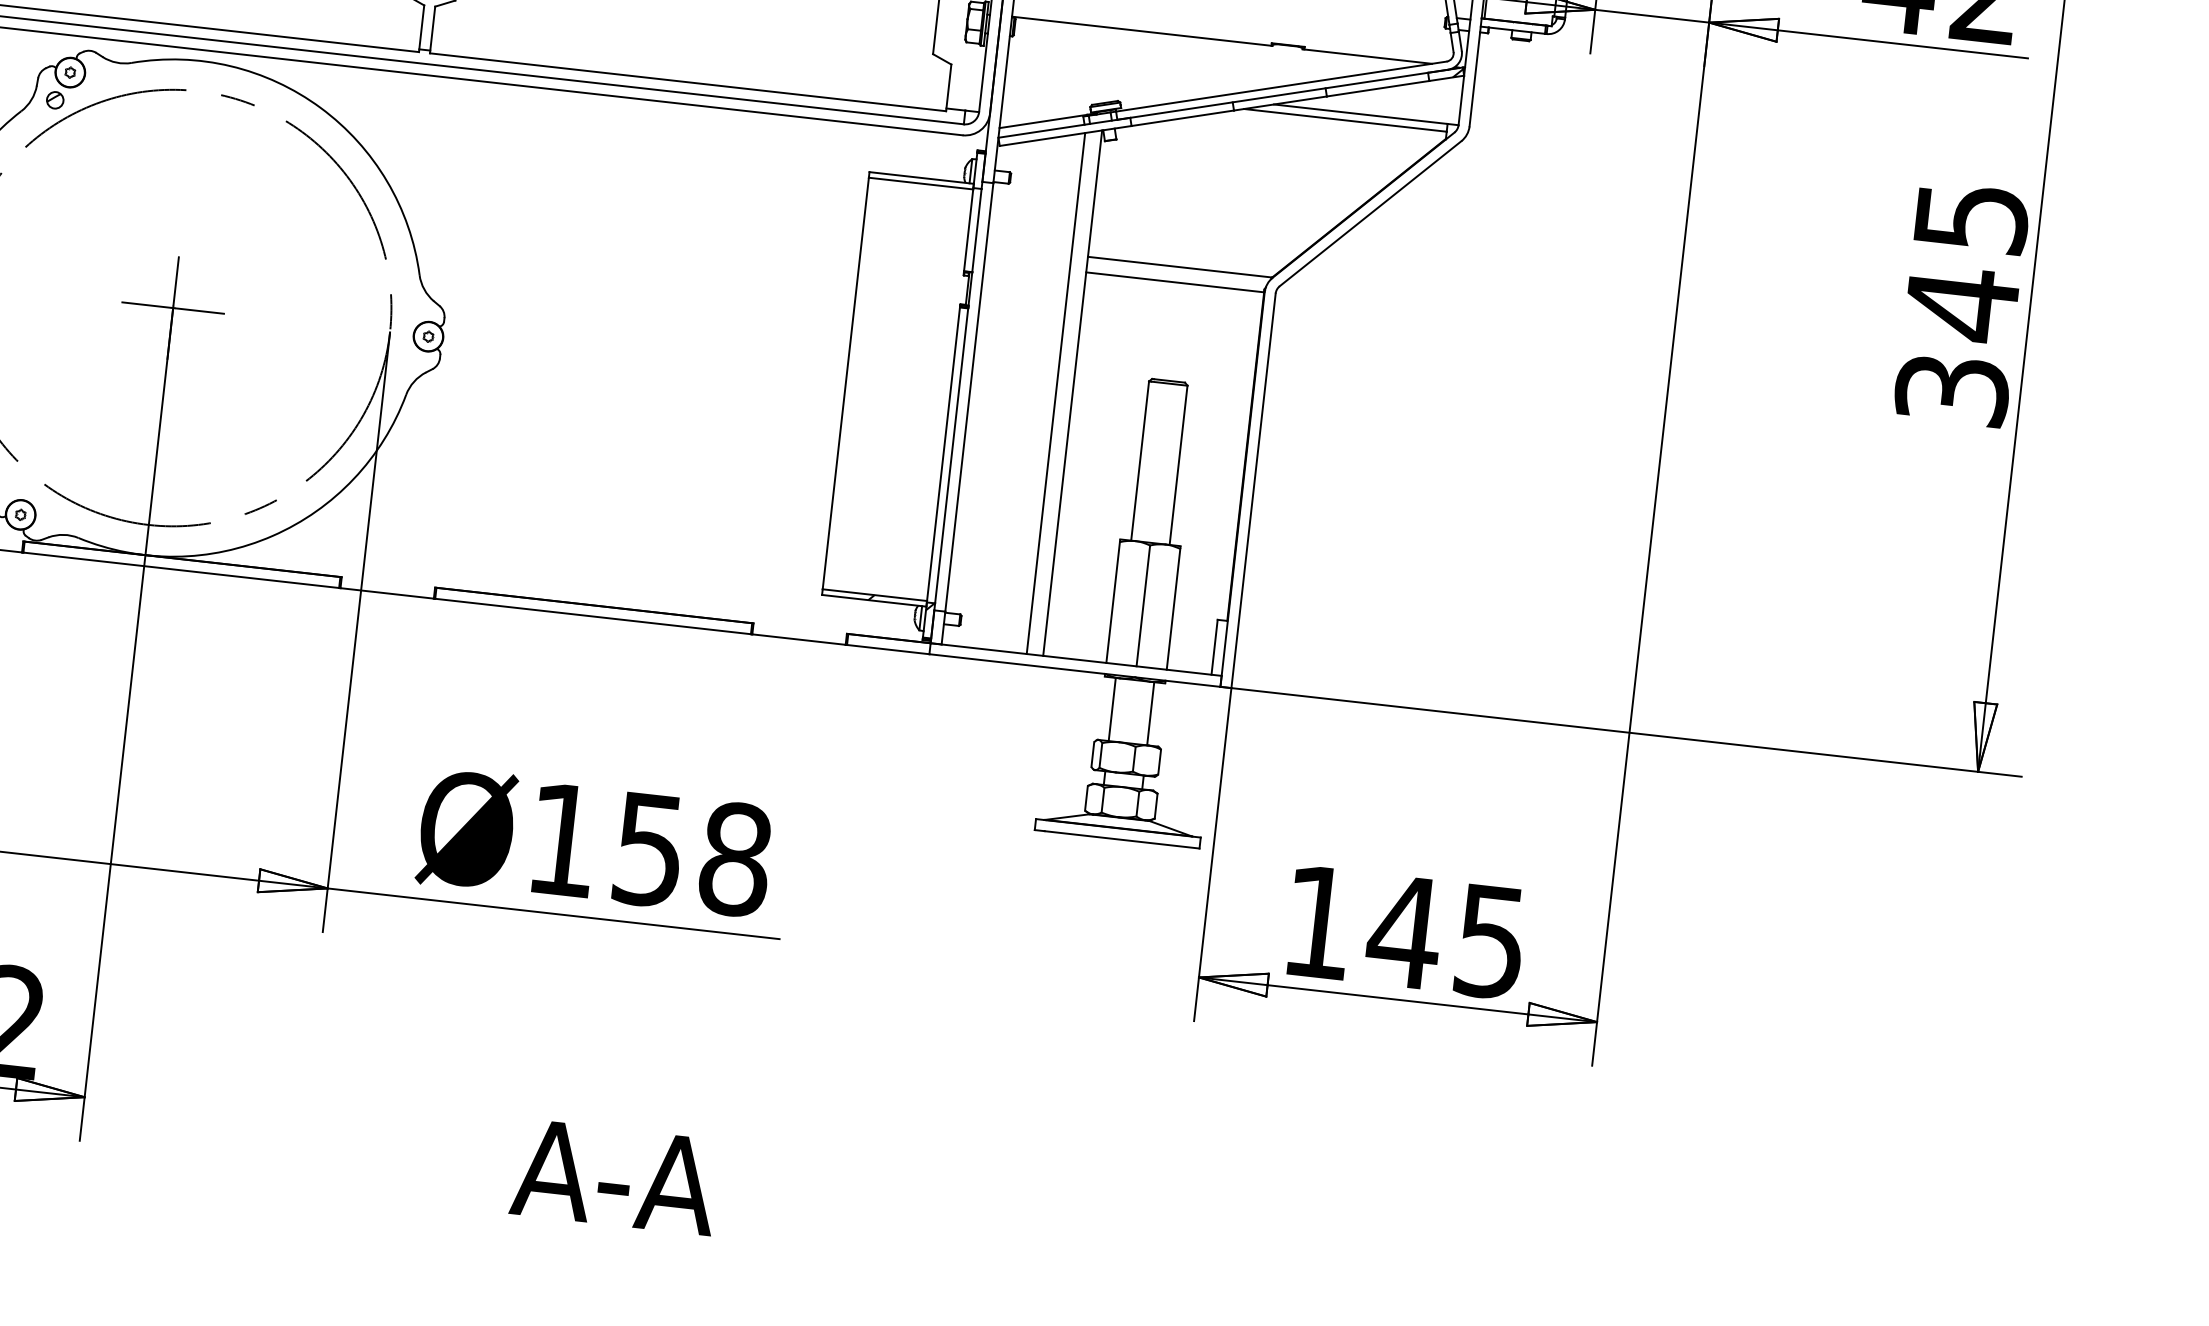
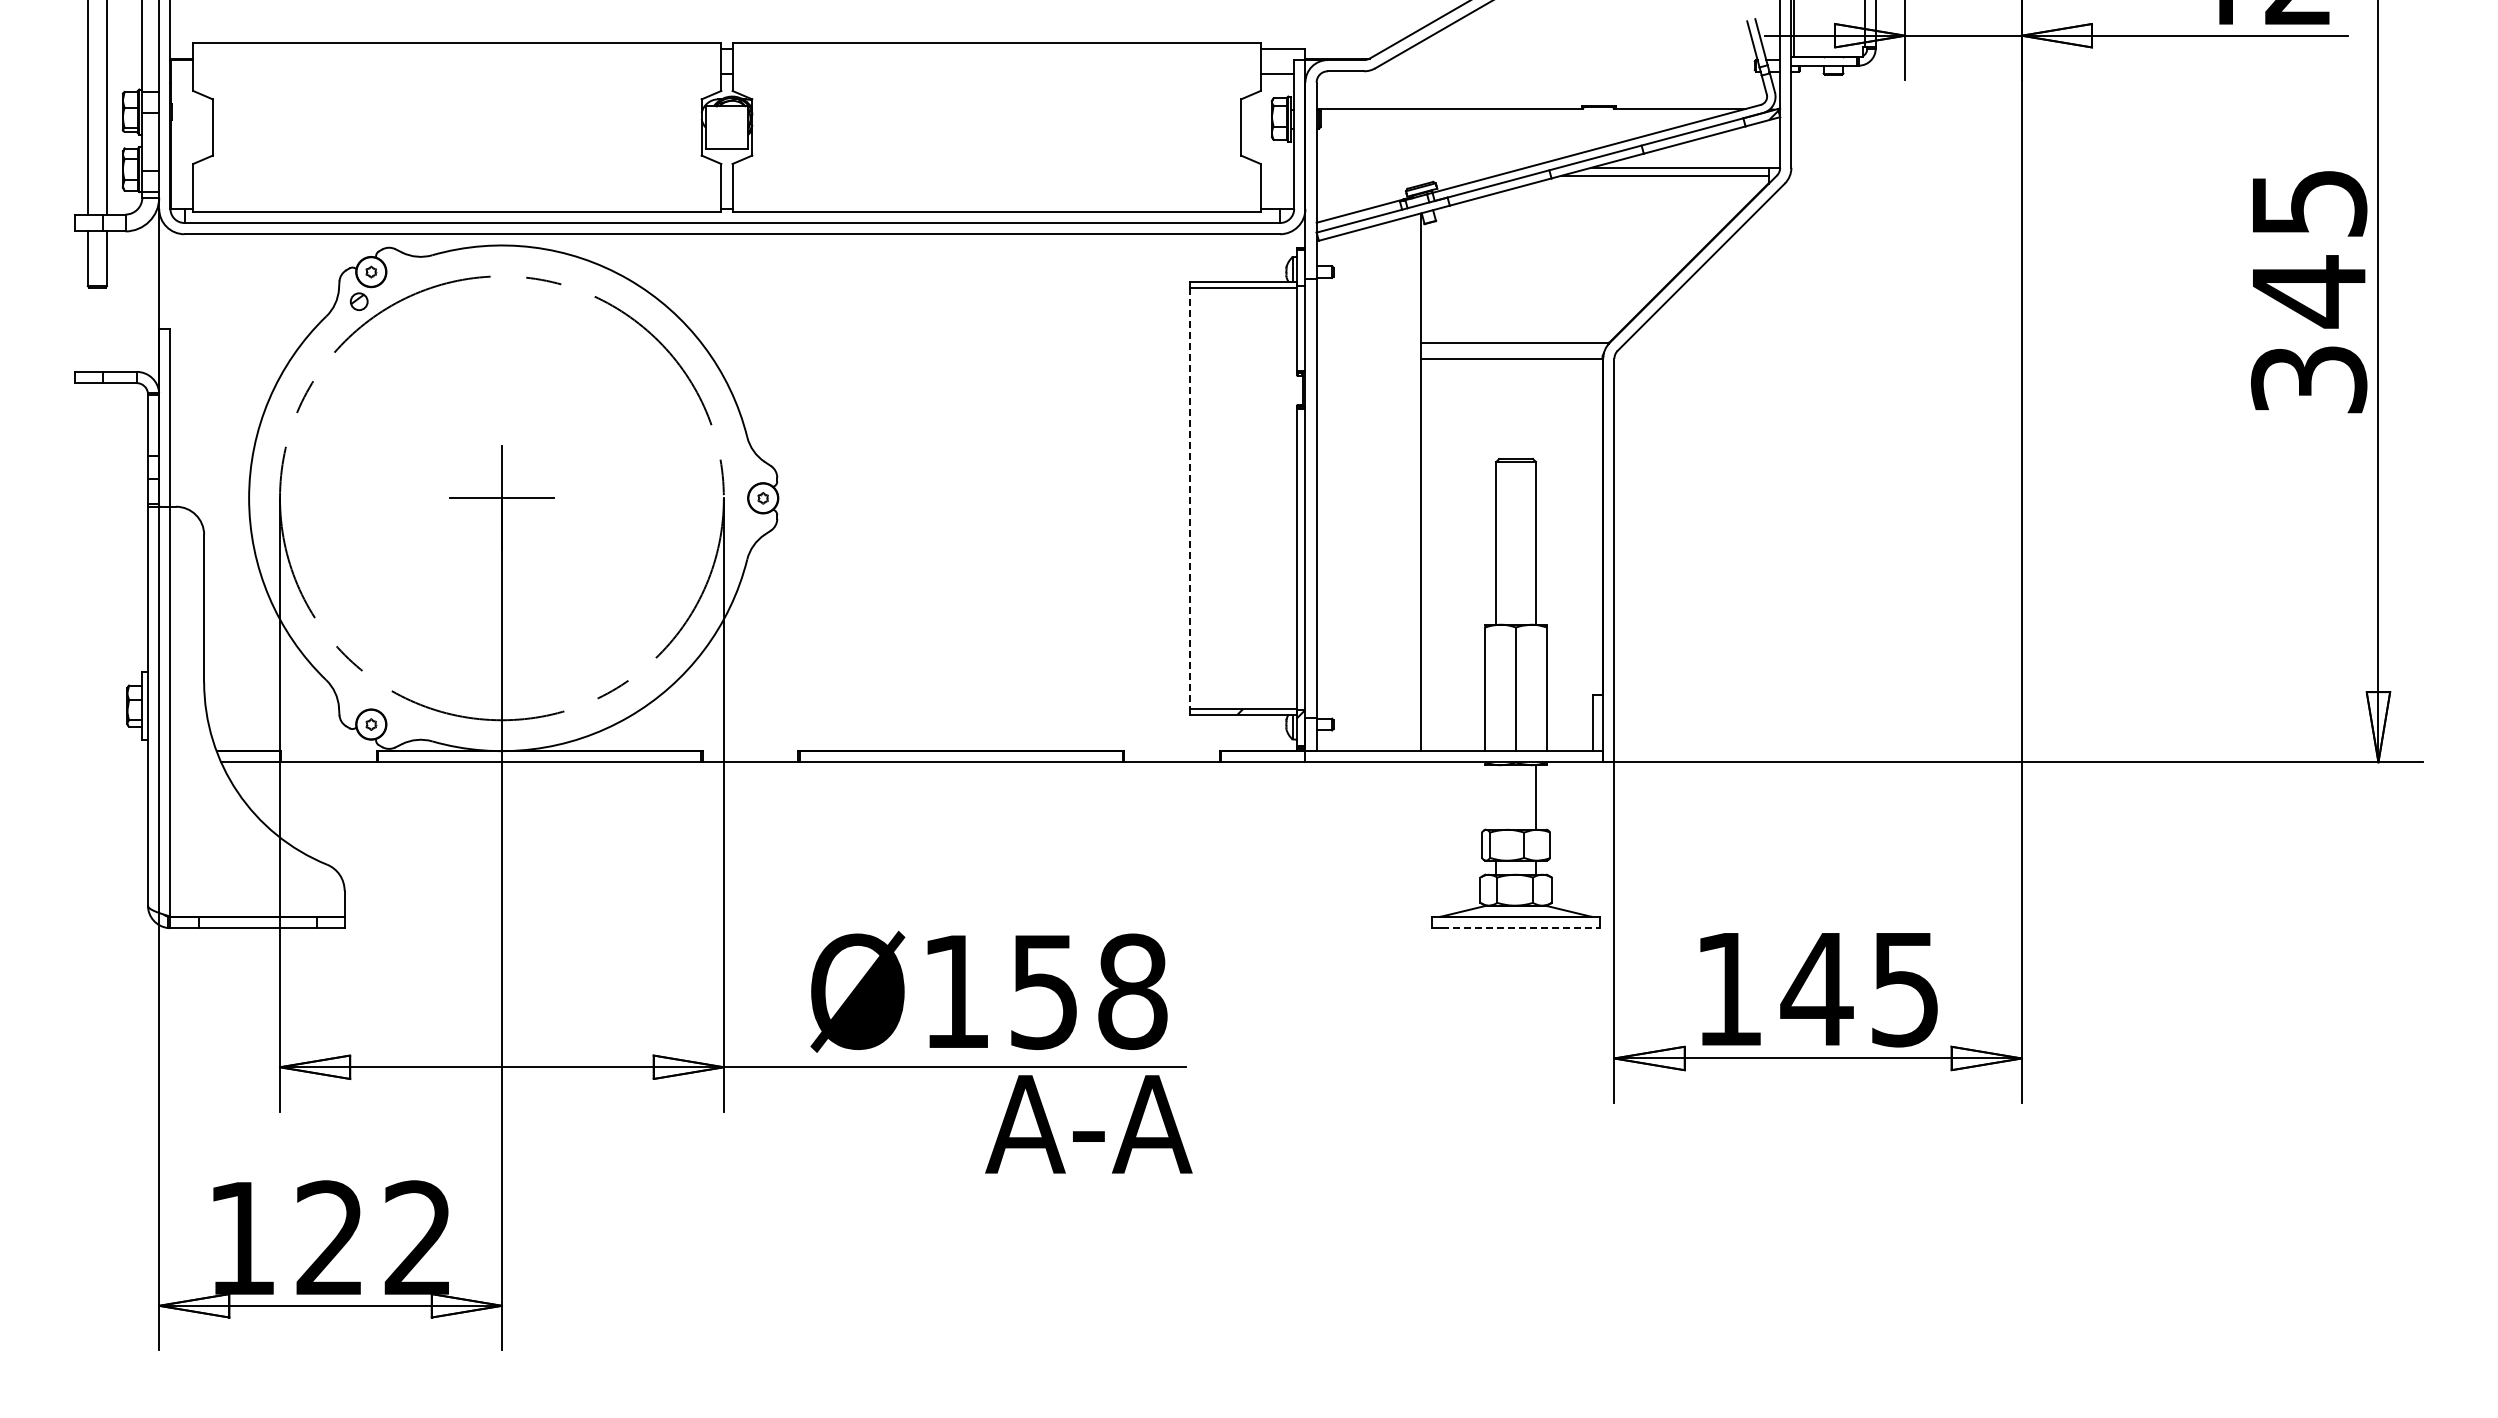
line: (846, 383) -> (1190, 498), solid -> dashed
line: (1055, 393) -> (1403, 484), removed
line: (1112, 709) -> (1496, 797), removed
line: (1122, 840) -> (1521, 928), solid -> dashed
text: (614, 1177) -> (1088, 1124), moved

